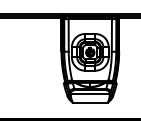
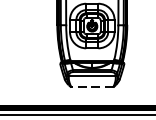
line: (89, 103) -> (91, 87), solid -> dashed

